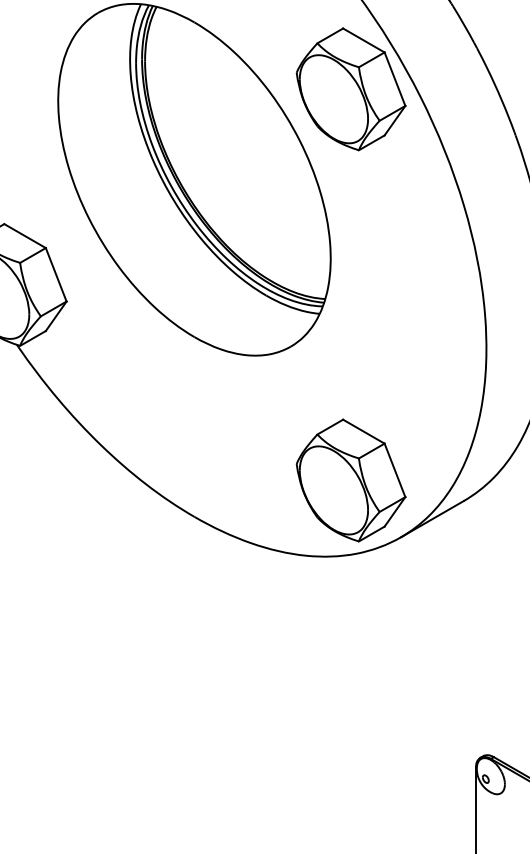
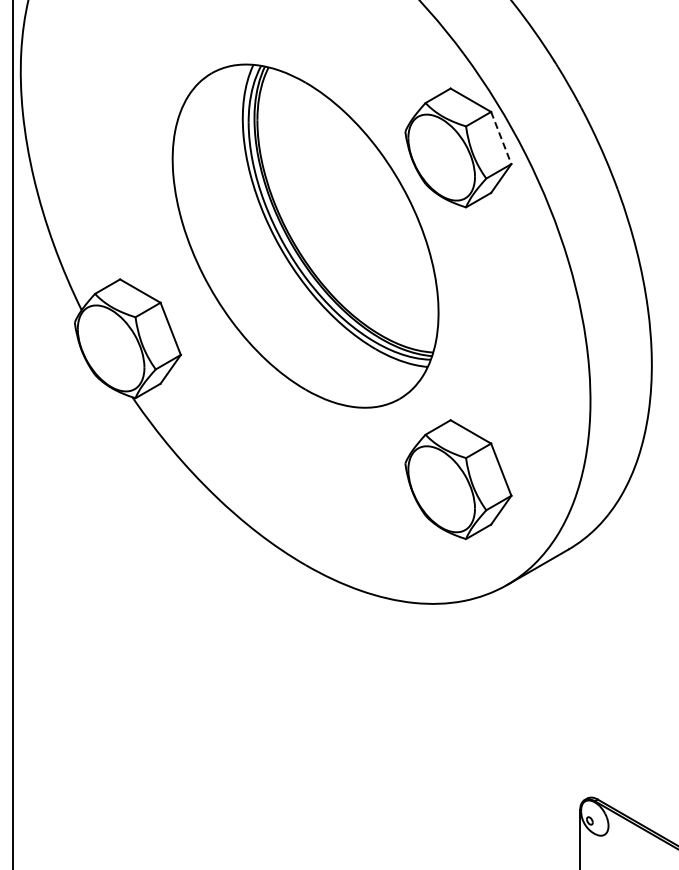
line: (395, 79) -> (501, 138), solid -> dashed
part: (351, 480) -> (458, 479), moved

